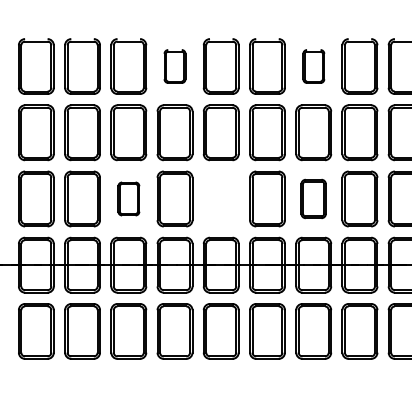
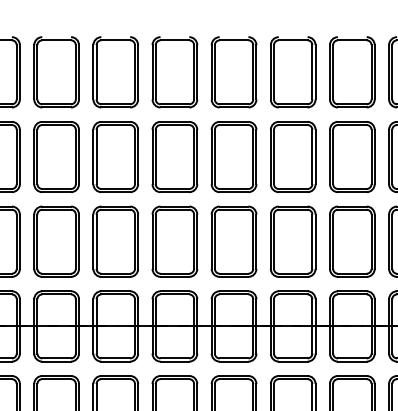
part: (174, 66) -> (115, 72), size x1.67
part: (313, 66) -> (292, 72), size x1.67
part: (128, 198) -> (56, 241), size x1.67
part: (221, 198) -> (175, 241), added
part: (313, 198) -> (292, 241), size x1.43

